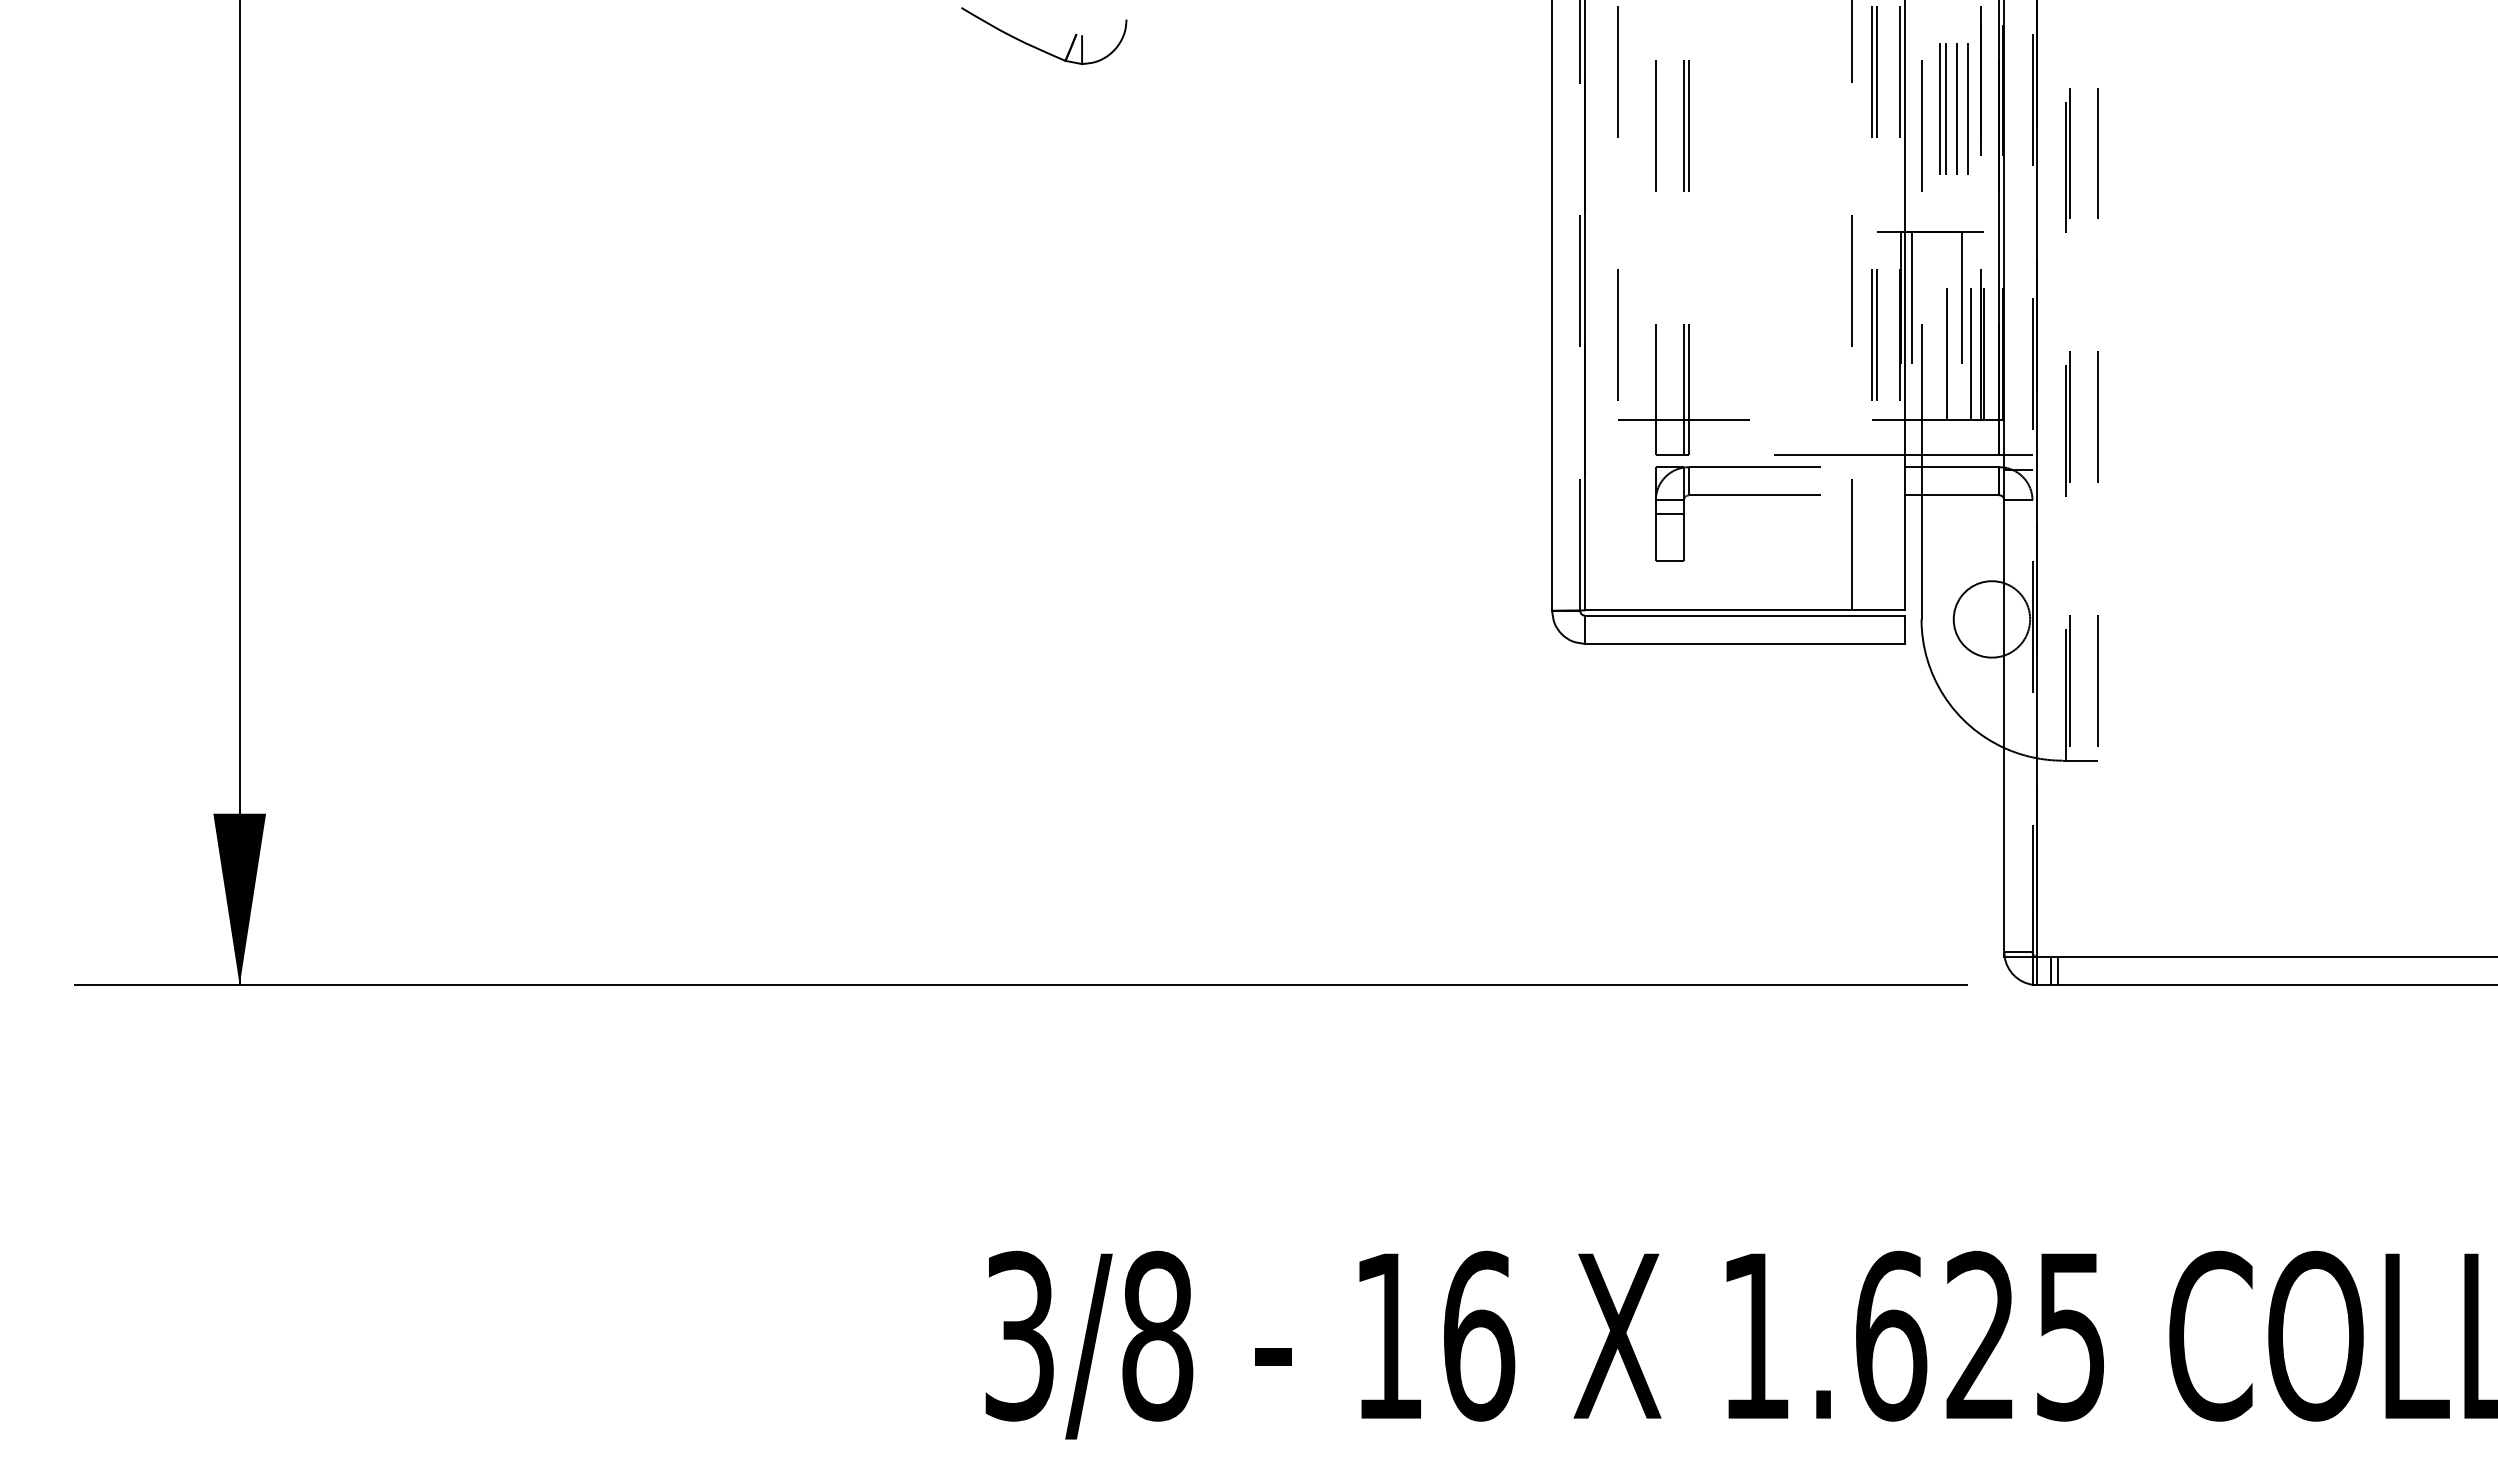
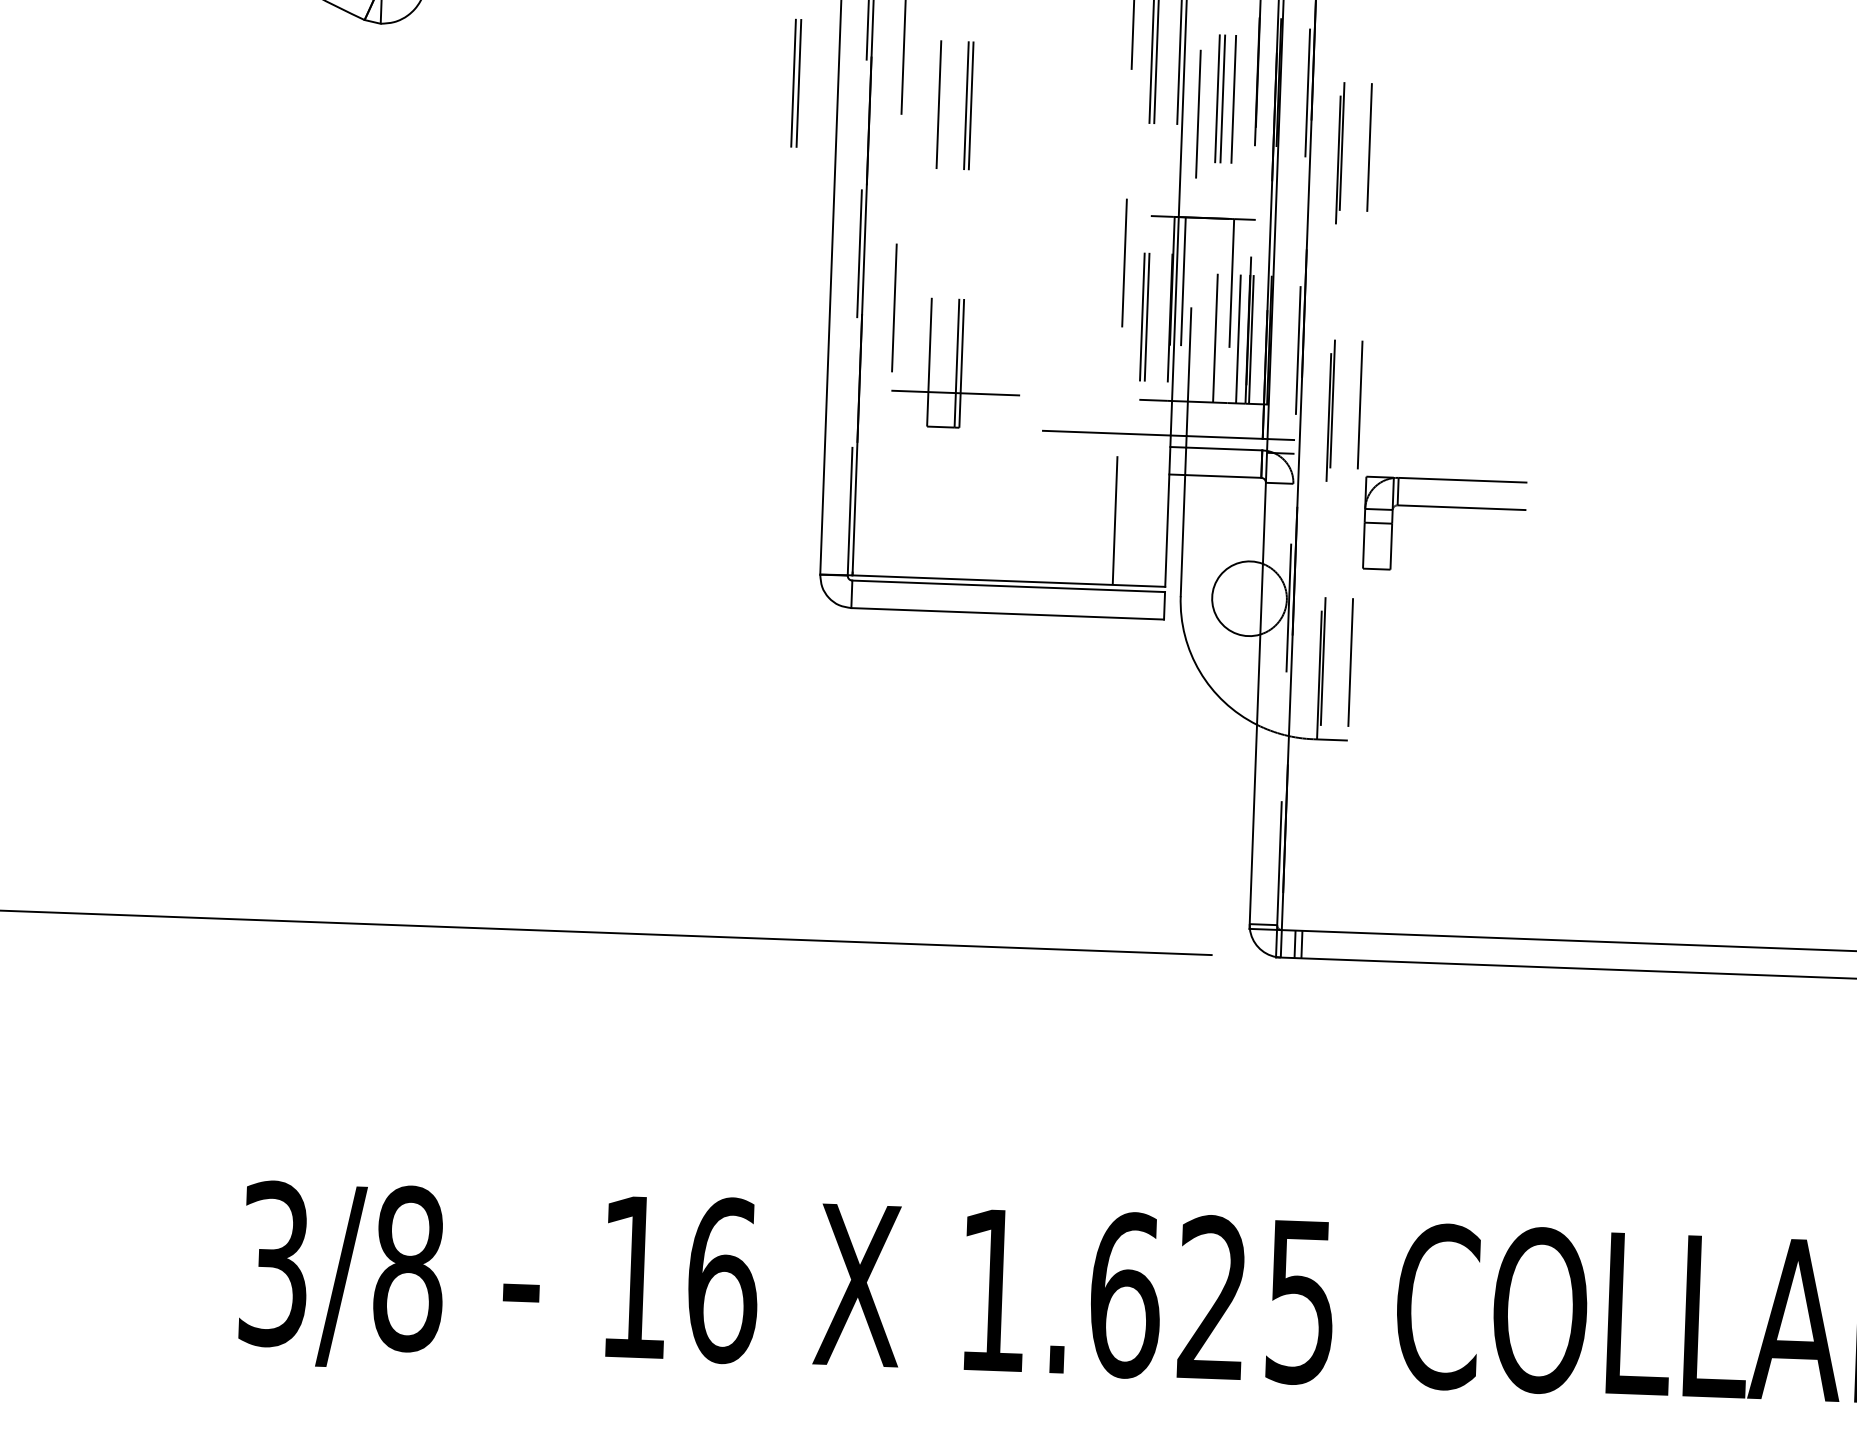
part: (1508, 108) -> (795, 82), added
line: (1967, 108) -> (1243, 98), removed
part: (1737, 495) -> (1445, 507), moved

